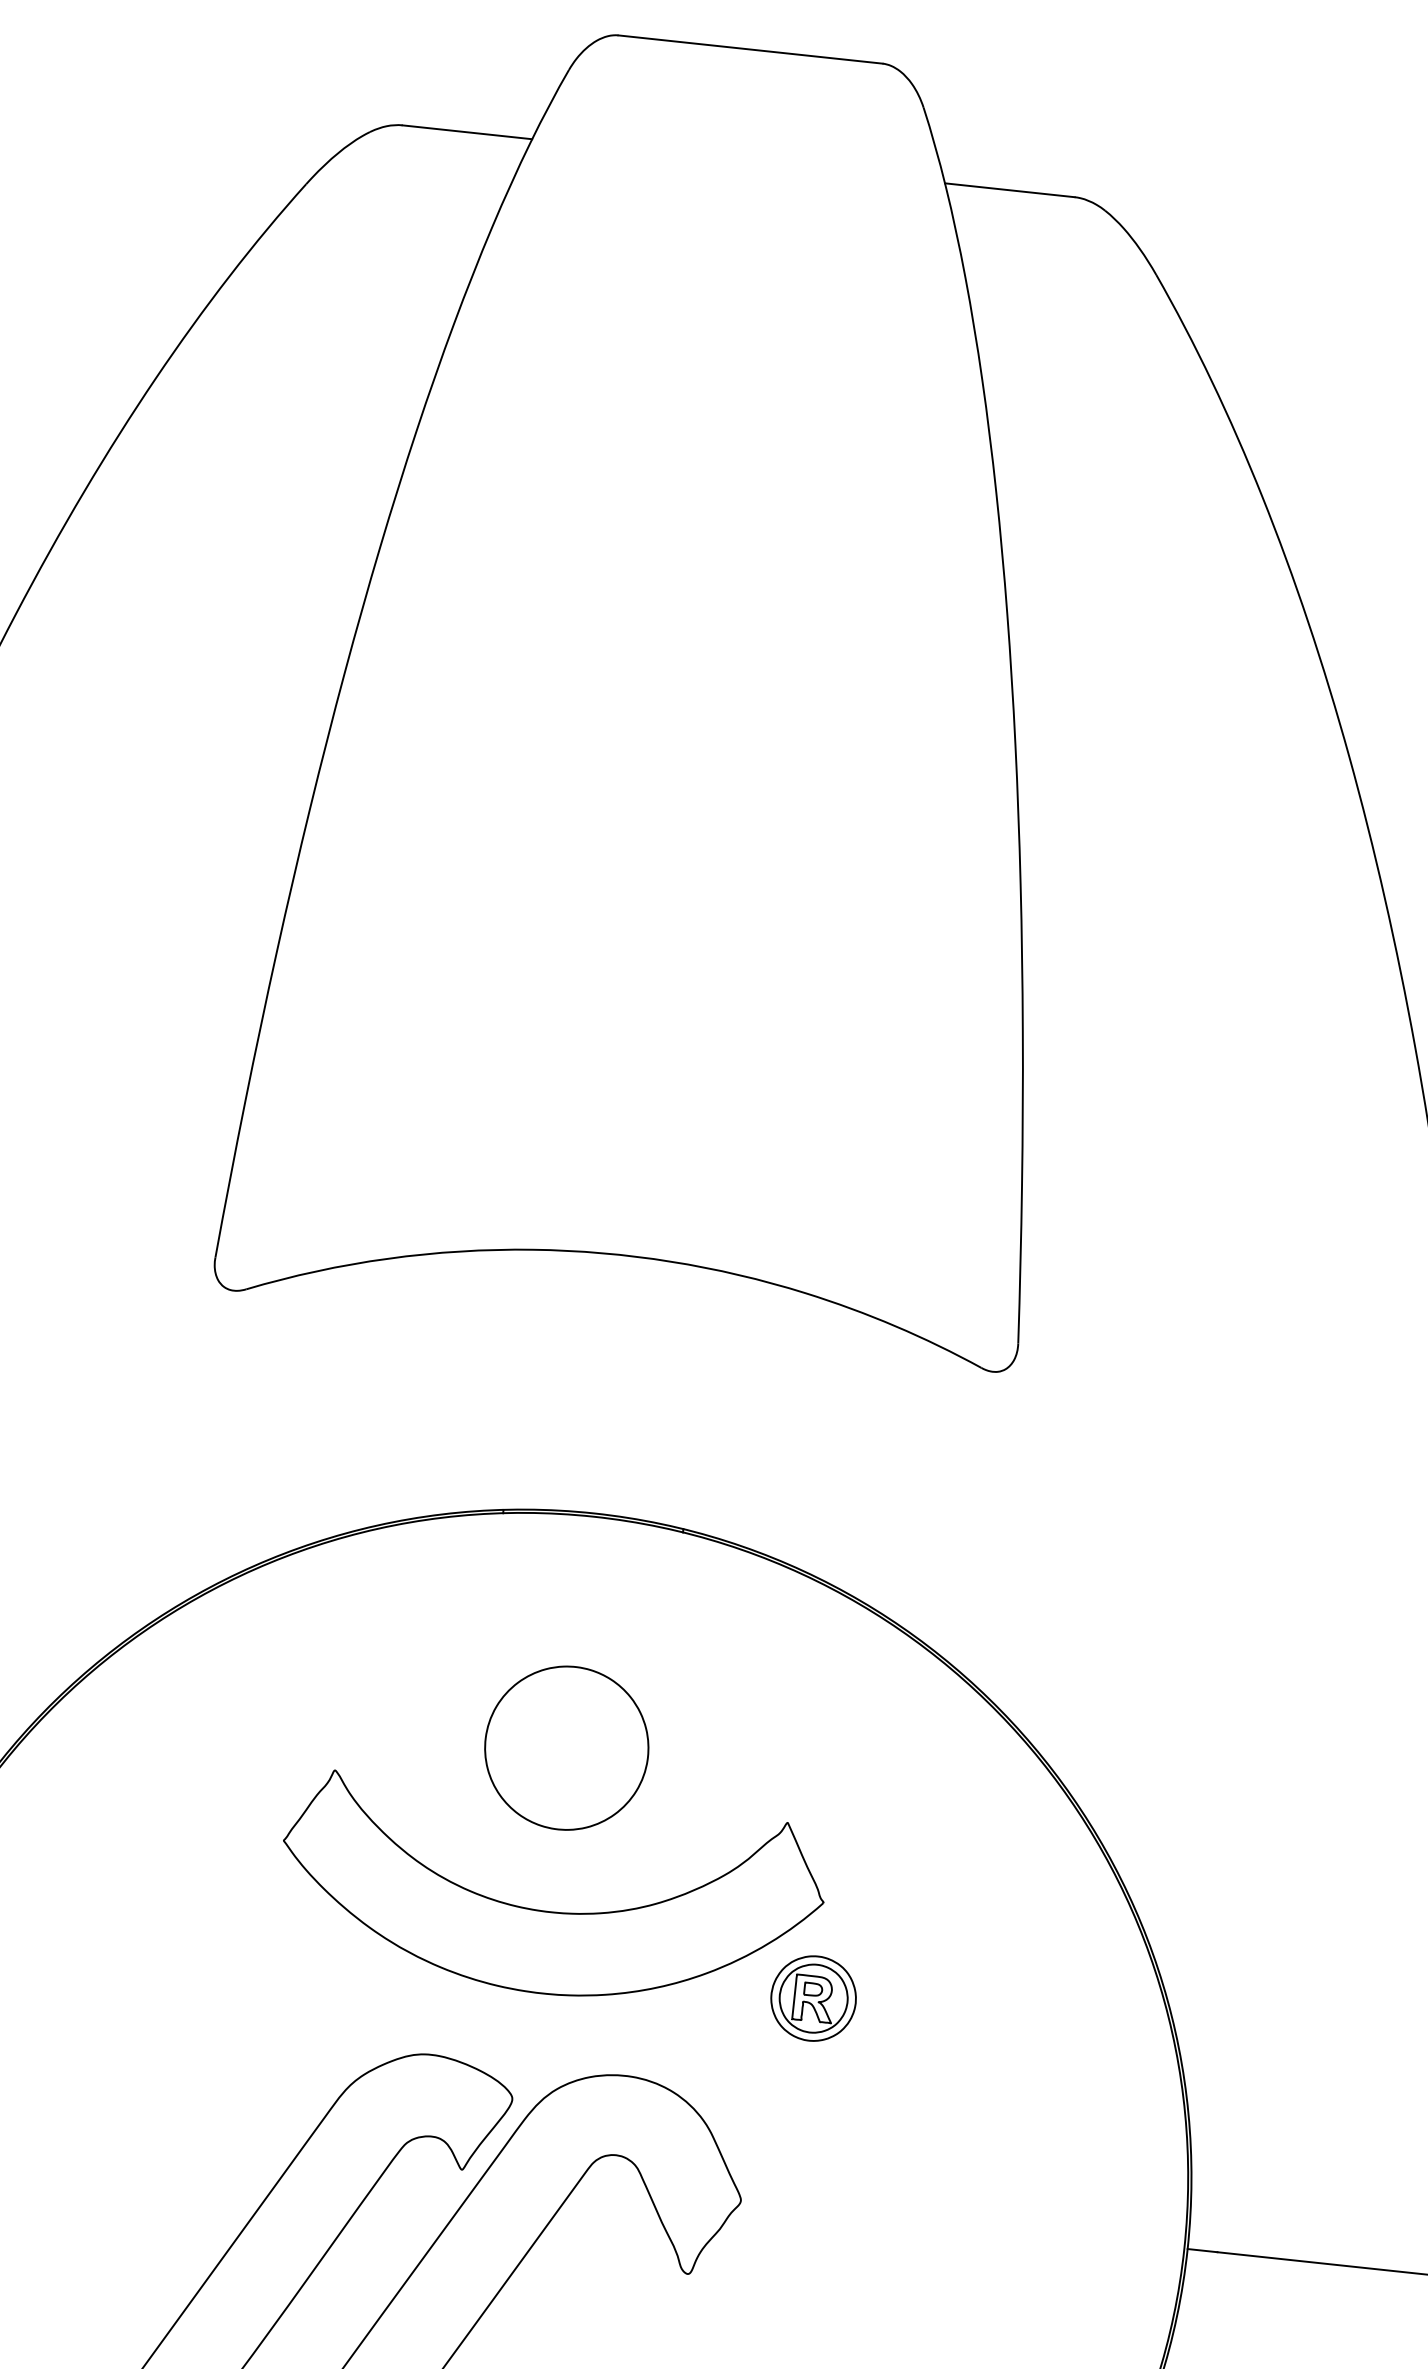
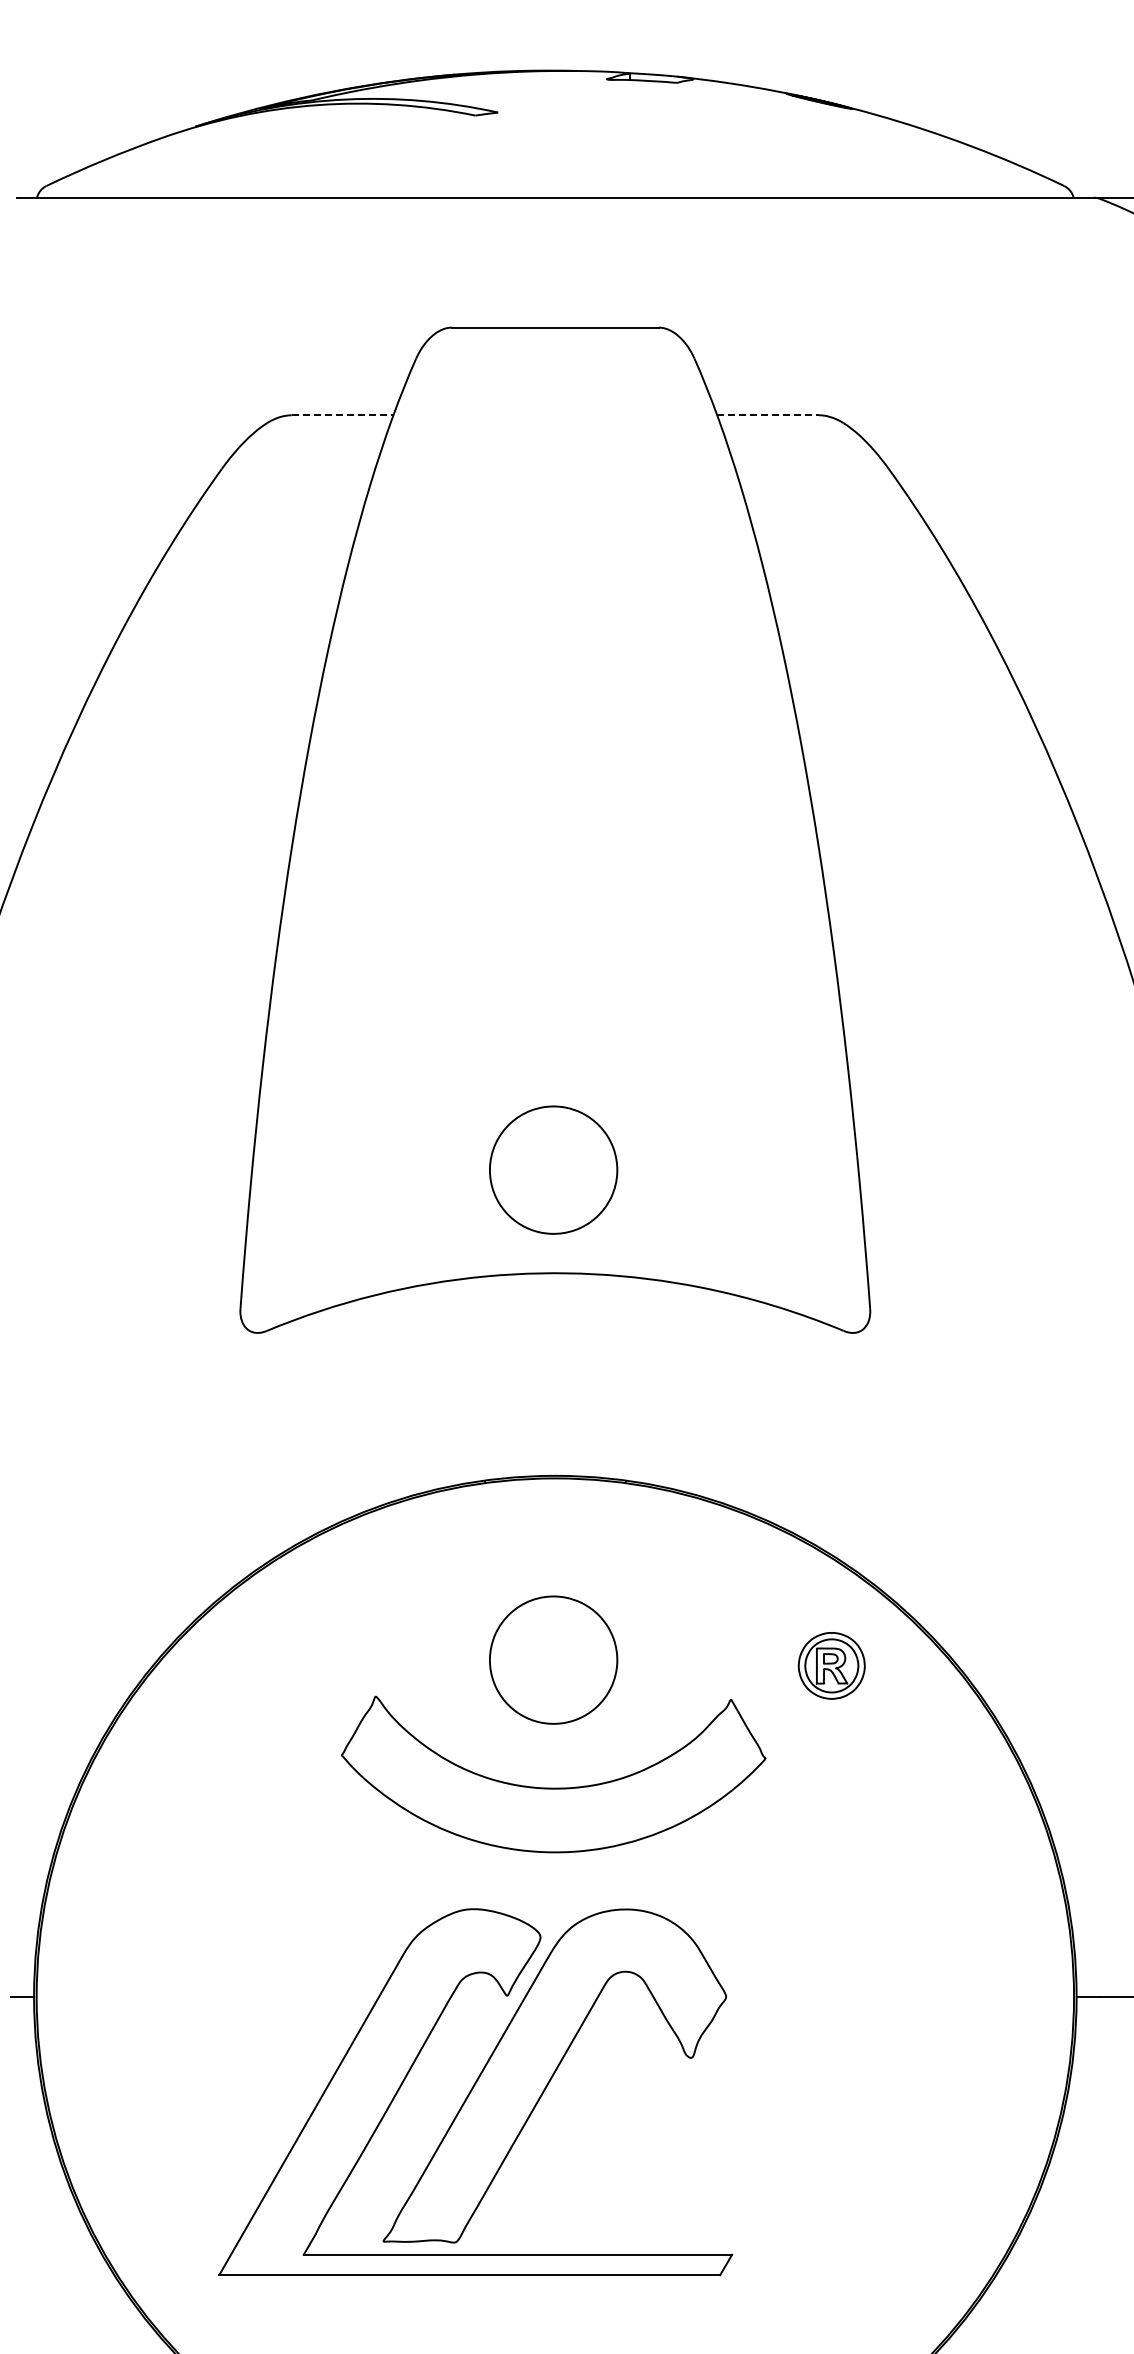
line: (467, 132) -> (342, 415), solid -> dashed
line: (1010, 190) -> (768, 415), solid -> dashed
part: (633, 1122) -> (553, 1169), added
part: (813, 1998) -> (831, 1665), moved

